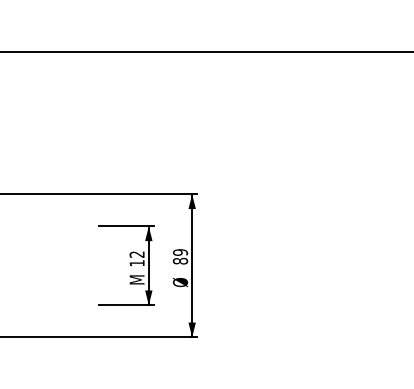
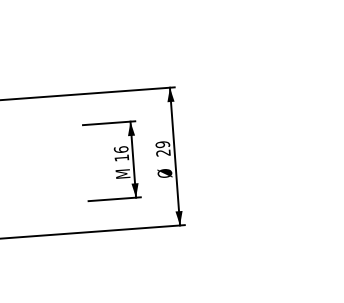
text: (136, 254) -> (120, 149), 12 -> 16
text: (180, 260) -> (163, 152), 89 -> 29

